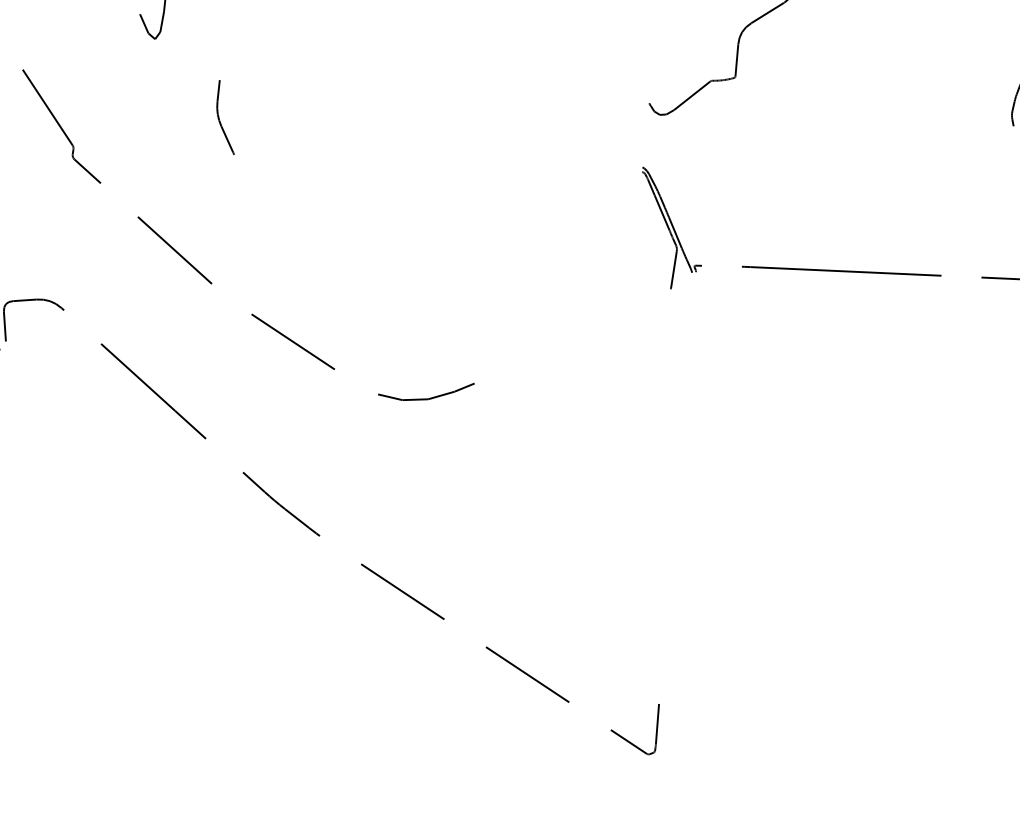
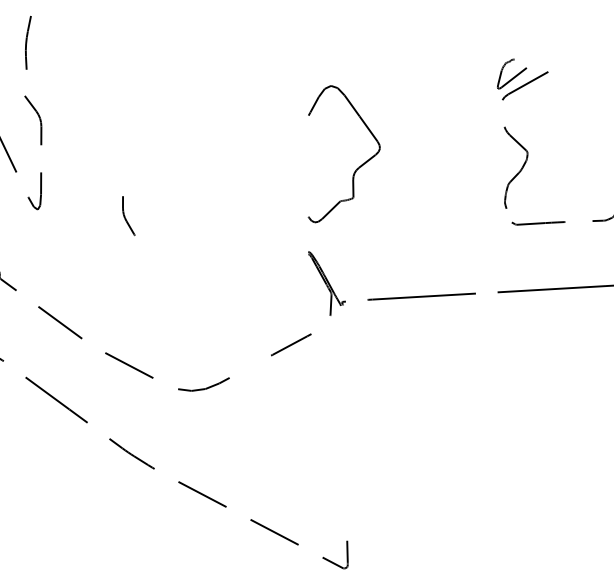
curve: (221, 121) -> (126, 218), moved
line: (594, 334) -> (291, 344), added

